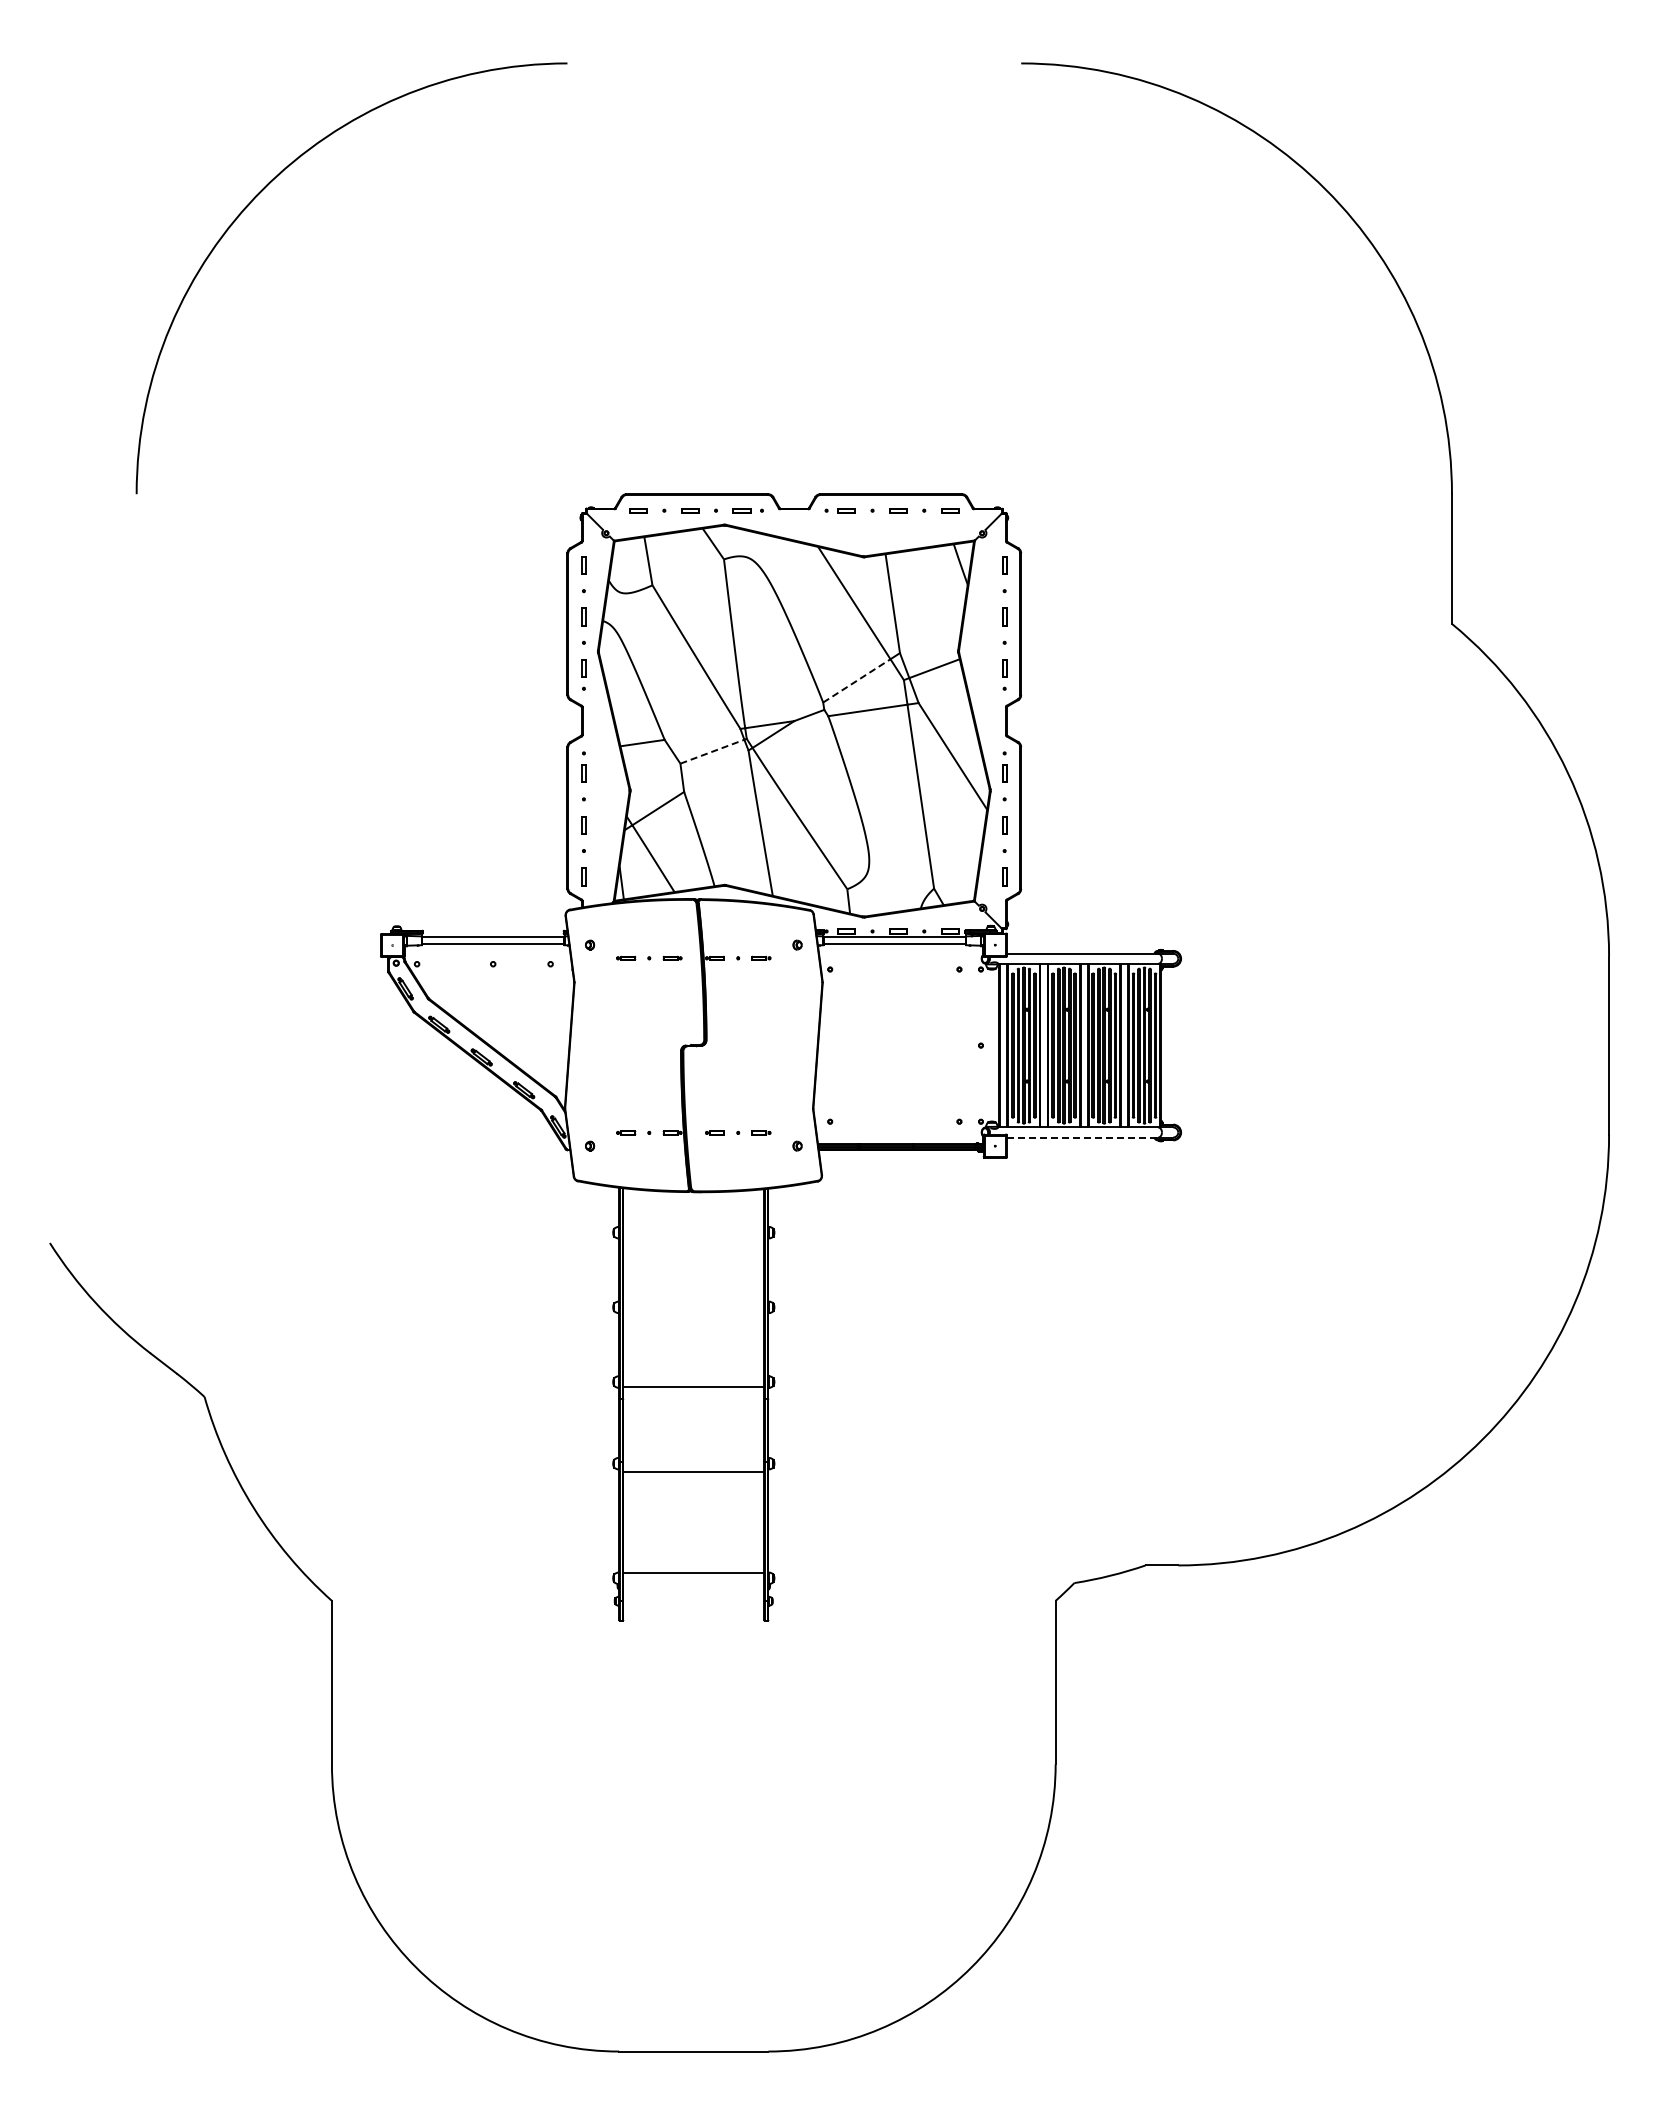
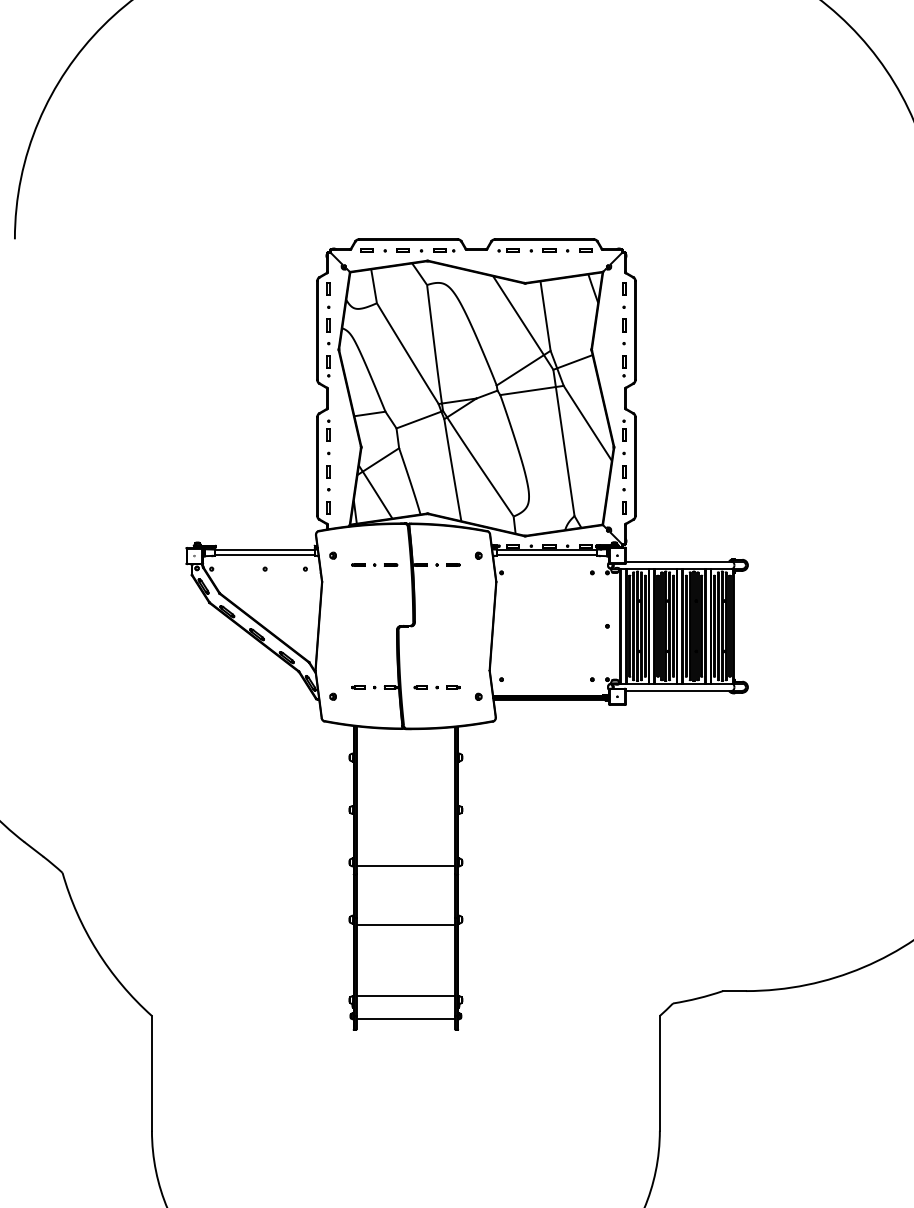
line: (857, 680) -> (520, 370), dashed -> solid
line: (712, 751) -> (419, 419), dashed -> solid
line: (1082, 1137) -> (678, 690), dashed -> solid
line: (693, 1605) -> (405, 1019), added

